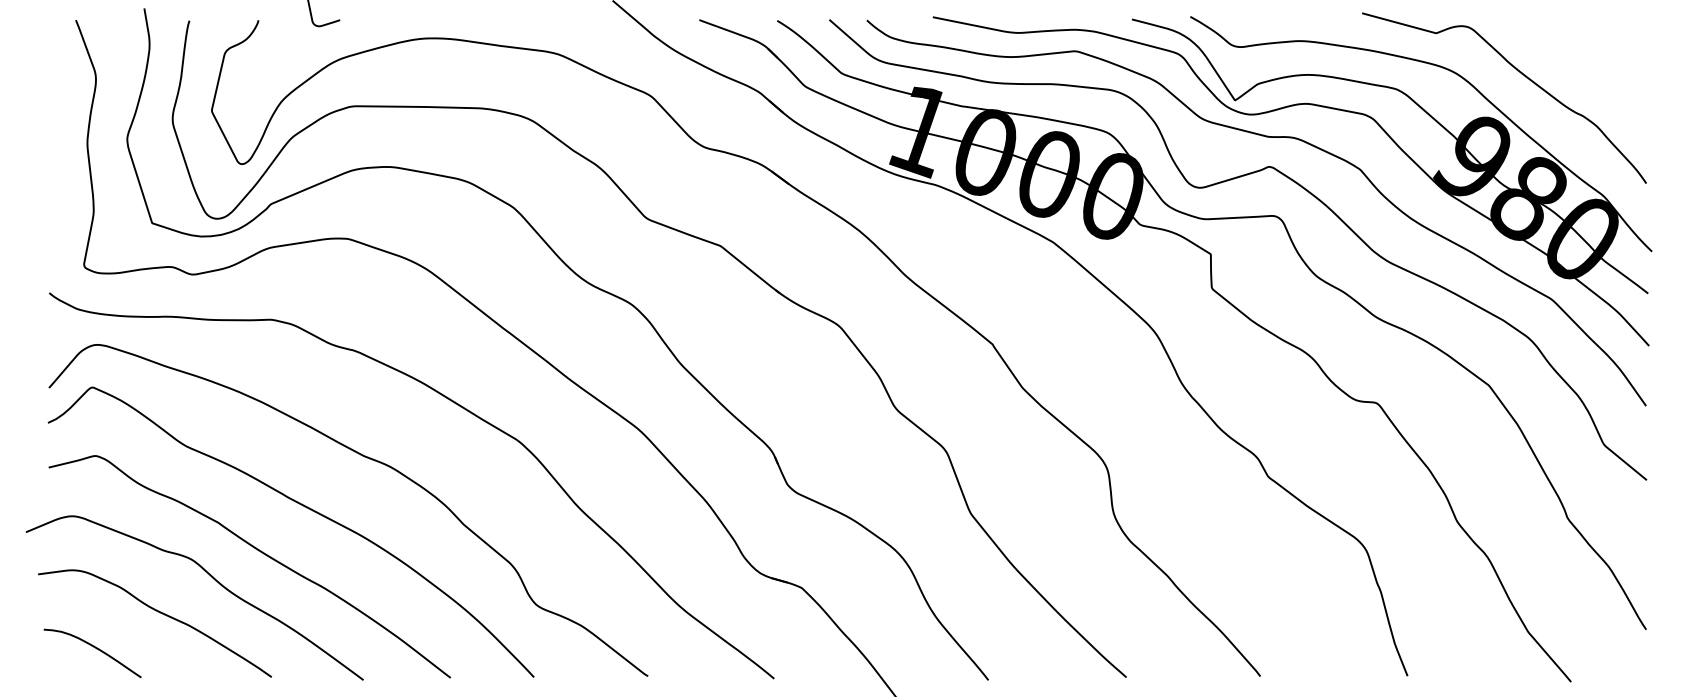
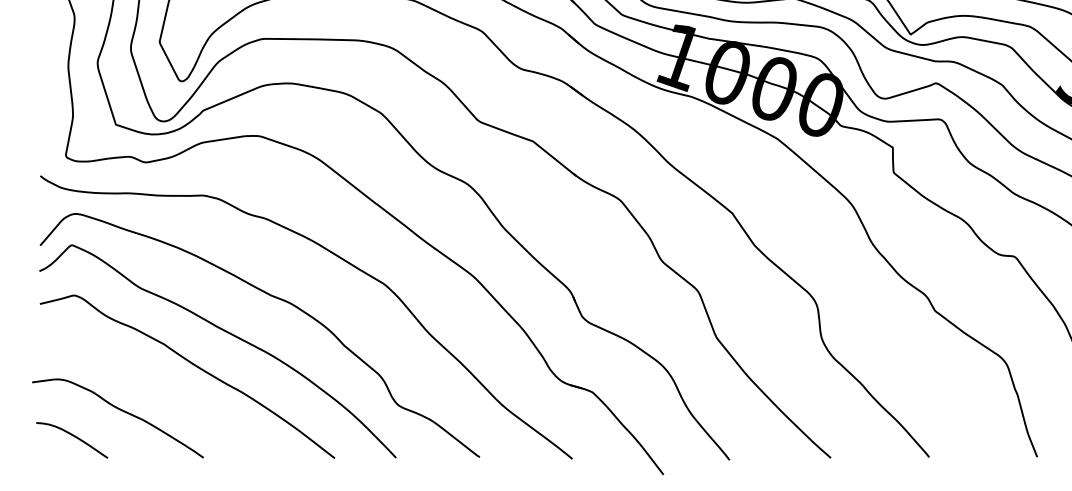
curve: (212, 578) -> (160, 385), removed

